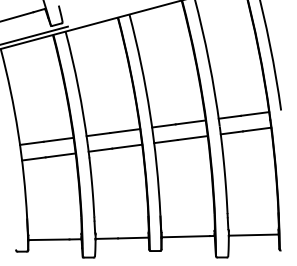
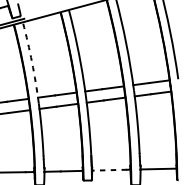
arc: (78, 87) -> (32, 62), solid -> dashed
line: (185, 236) -> (109, 170), solid -> dashed

